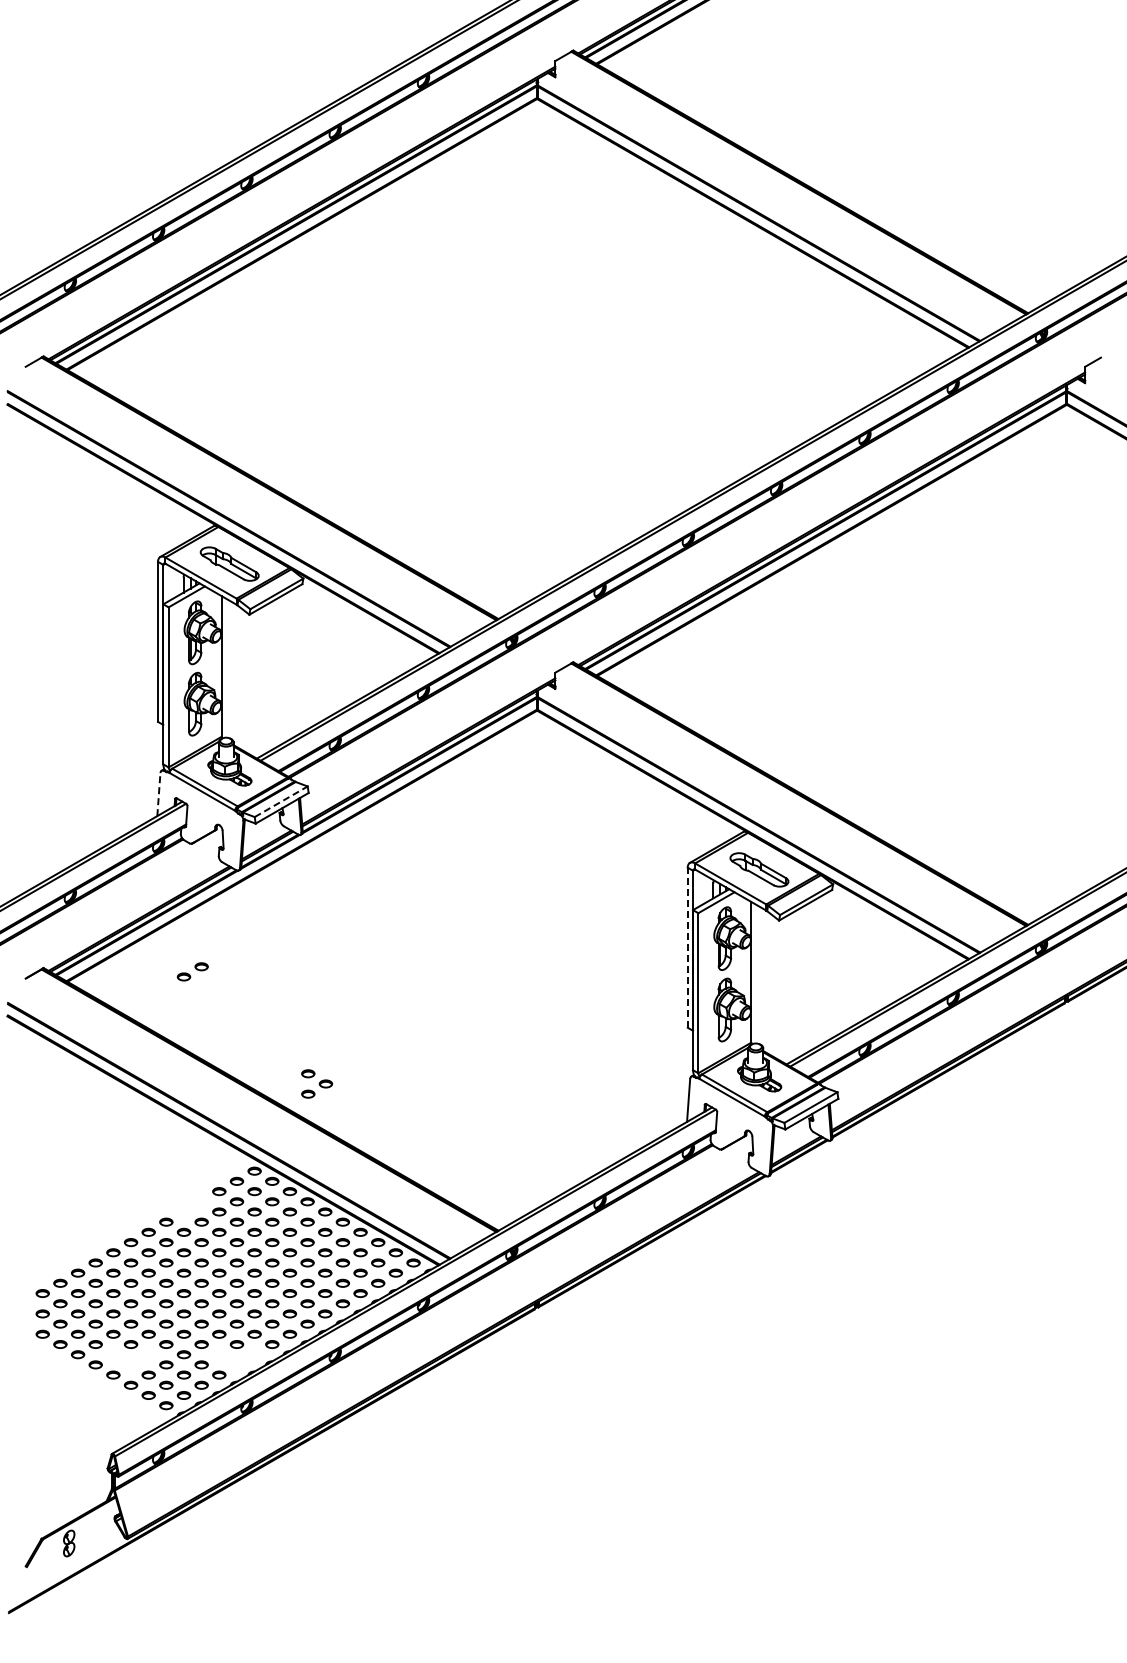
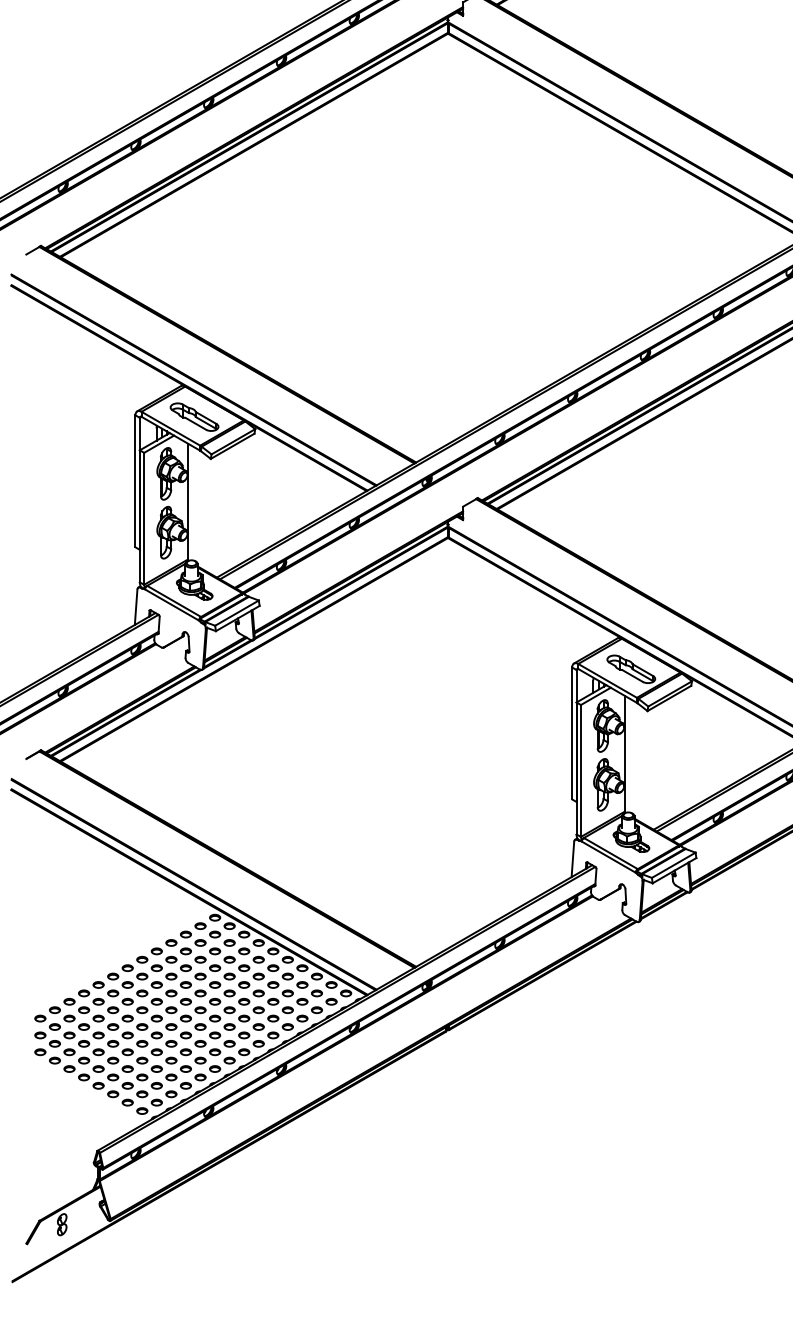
line: (158, 794) -> (135, 607), dashed -> solid
line: (281, 801) -> (237, 612), dashed -> solid
line: (687, 947) -> (571, 733), dashed -> solid
part: (192, 971) -> (163, 946), moved
part: (316, 1083) -> (266, 845), removed
part: (130, 1359) -> (112, 1072), added
part: (236, 1359) -> (200, 1072), added

